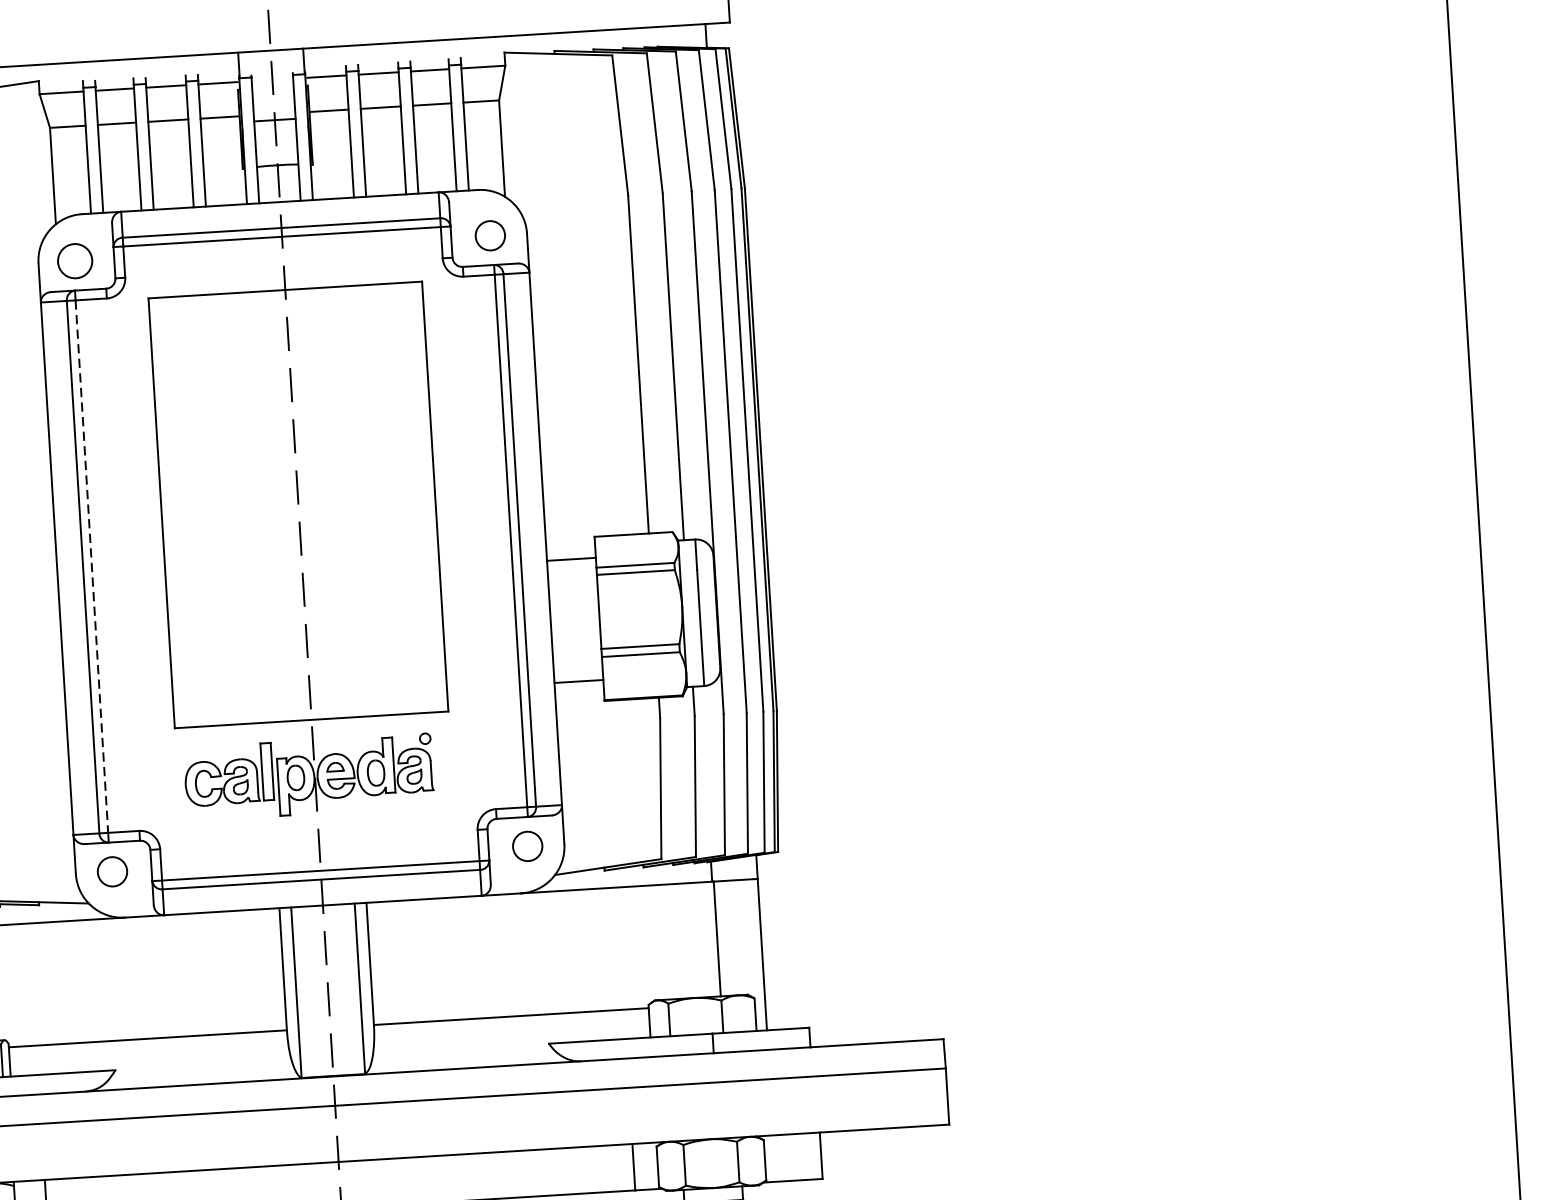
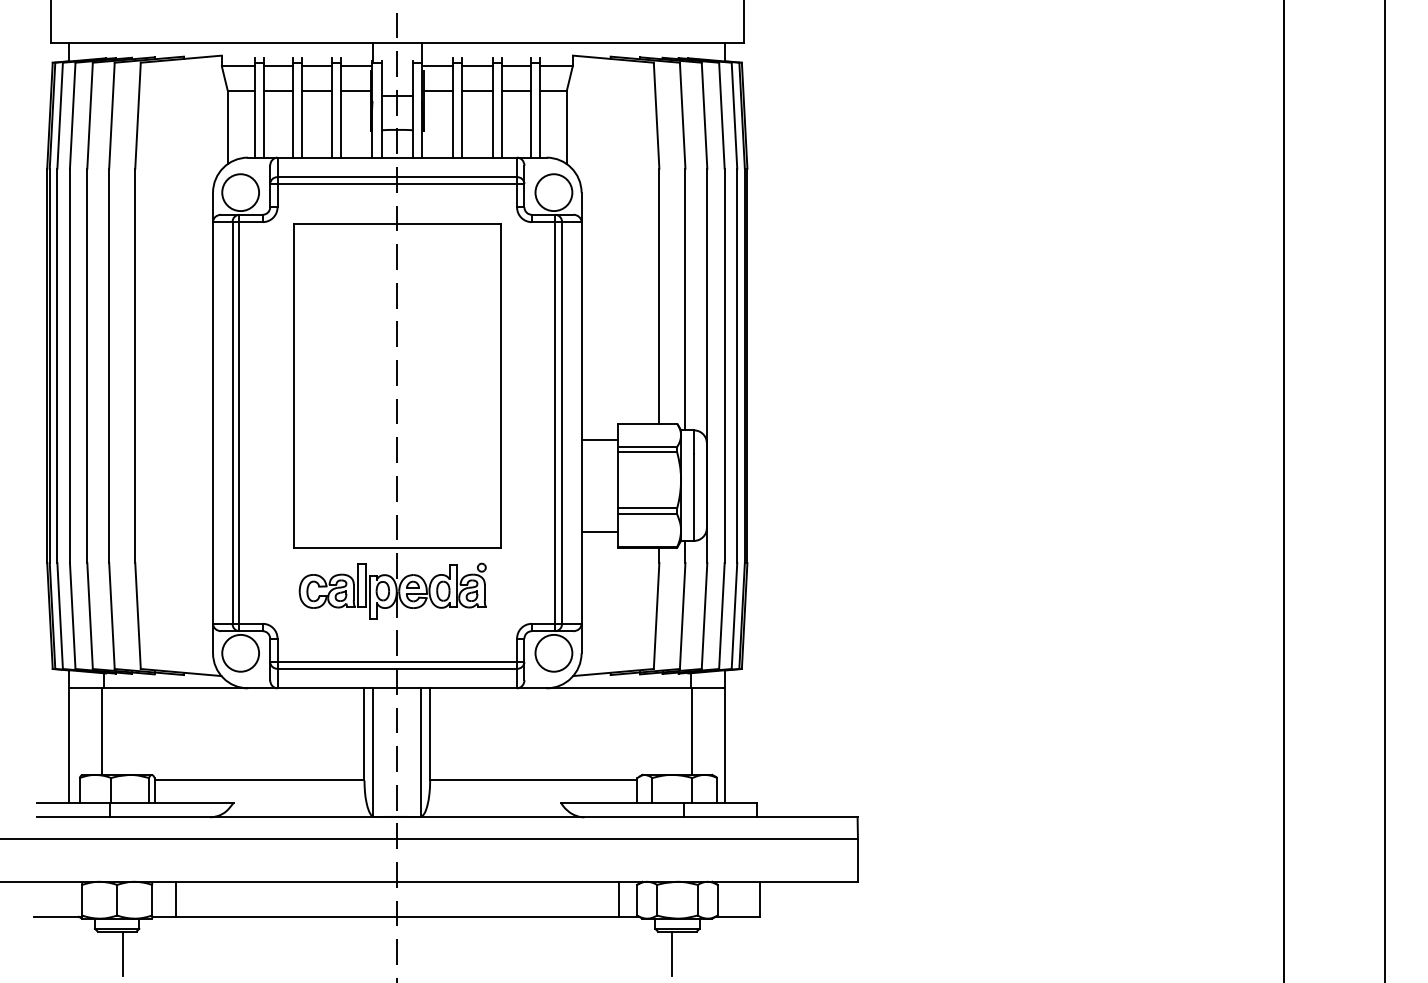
circle: (489, 235) -> (553, 192), size x1.67
circle: (74, 260) -> (240, 192), size x1.43
line: (92, 565) -> (239, 422), dashed -> solid
circle: (527, 845) -> (553, 652), size x1.67
circle: (112, 870) -> (240, 652), size x1.67

